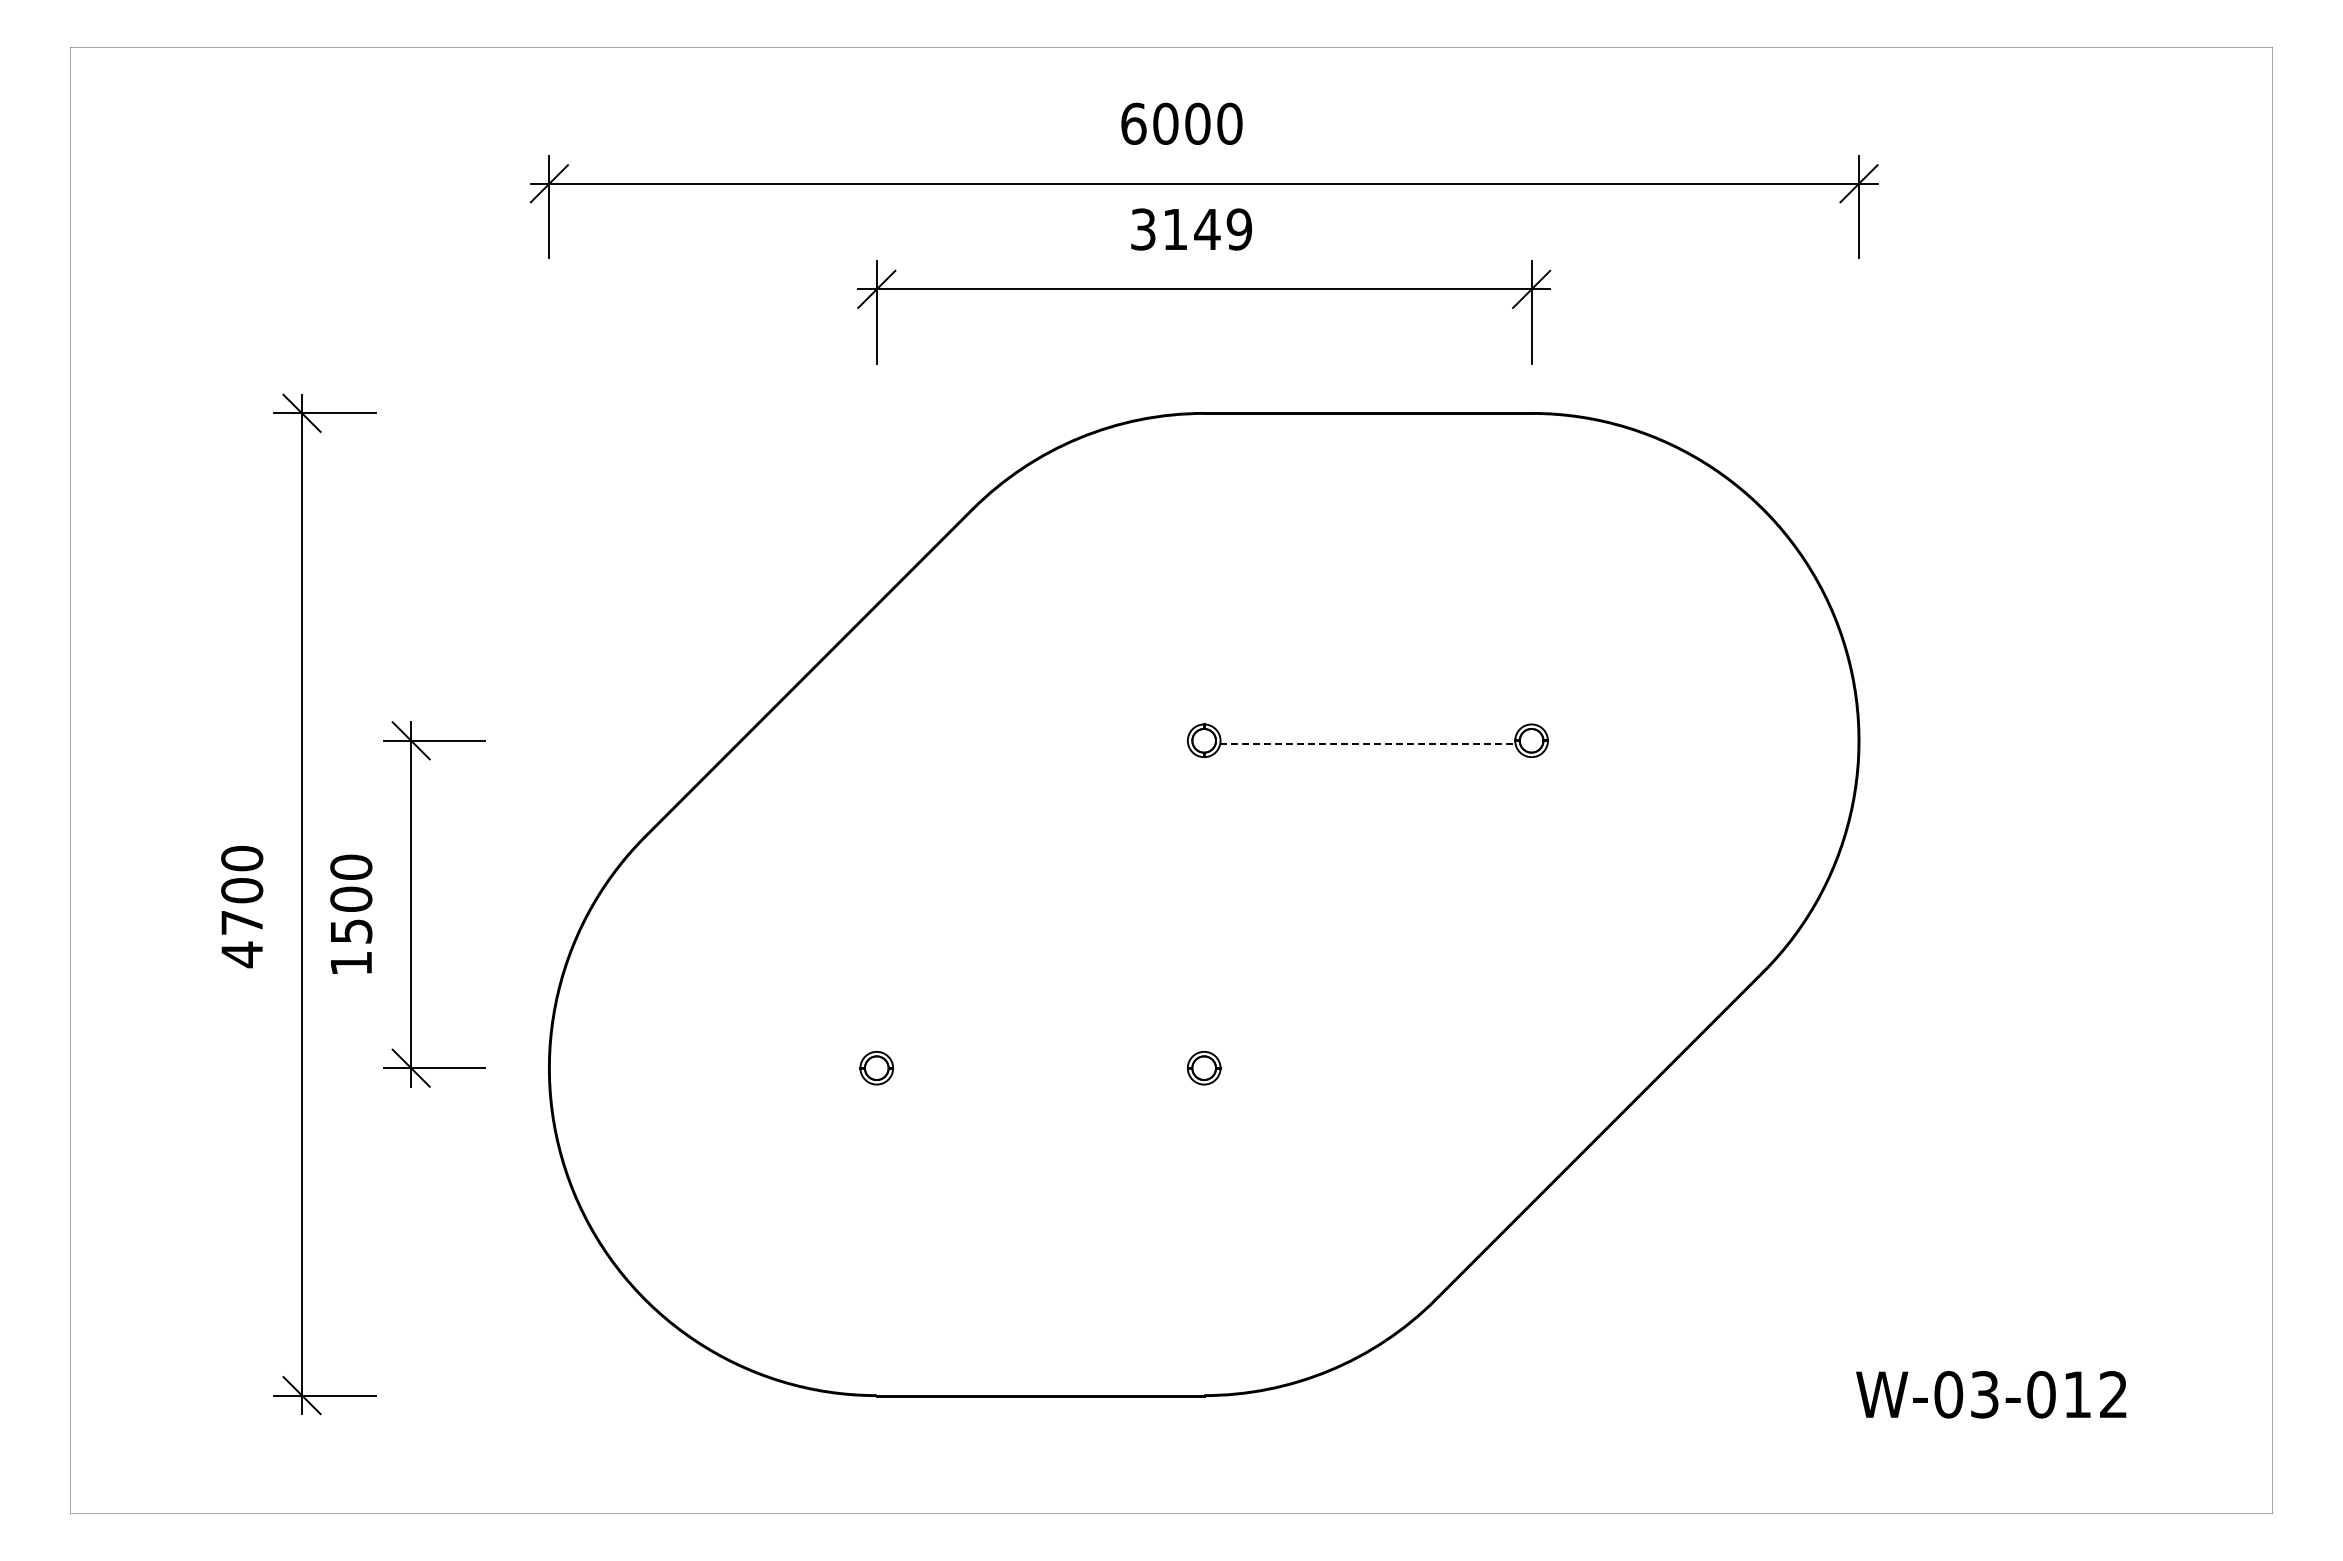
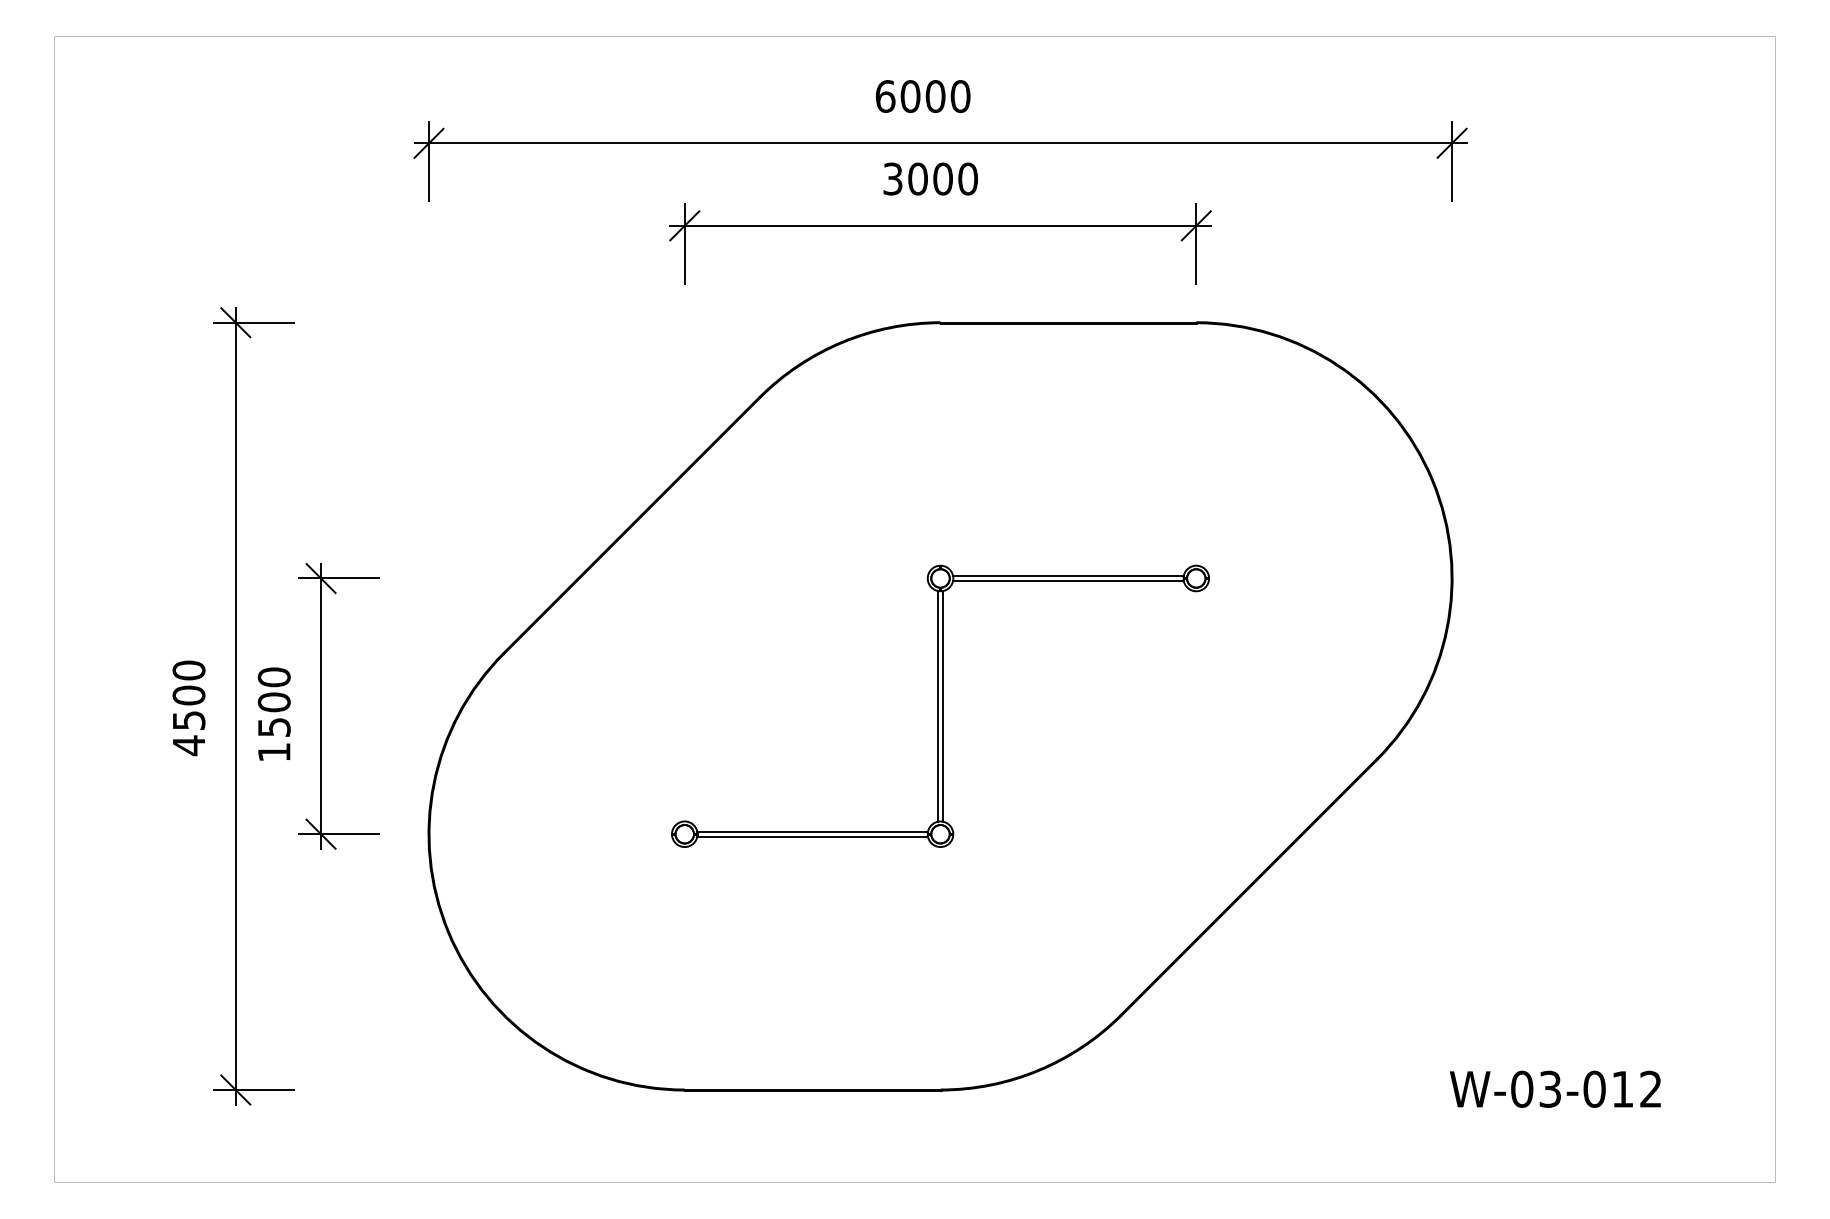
text: (1207, 229) -> (943, 179), 3149 -> 3000
line: (1367, 737) -> (1068, 575), added
line: (1367, 744) -> (1068, 581), dashed -> solid
line: (1200, 904) -> (937, 706), added
line: (1207, 904) -> (943, 706), added
text: (242, 922) -> (189, 720), 4700 -> 4500
line: (1040, 1064) -> (812, 831), added
line: (1040, 1071) -> (812, 836), added

